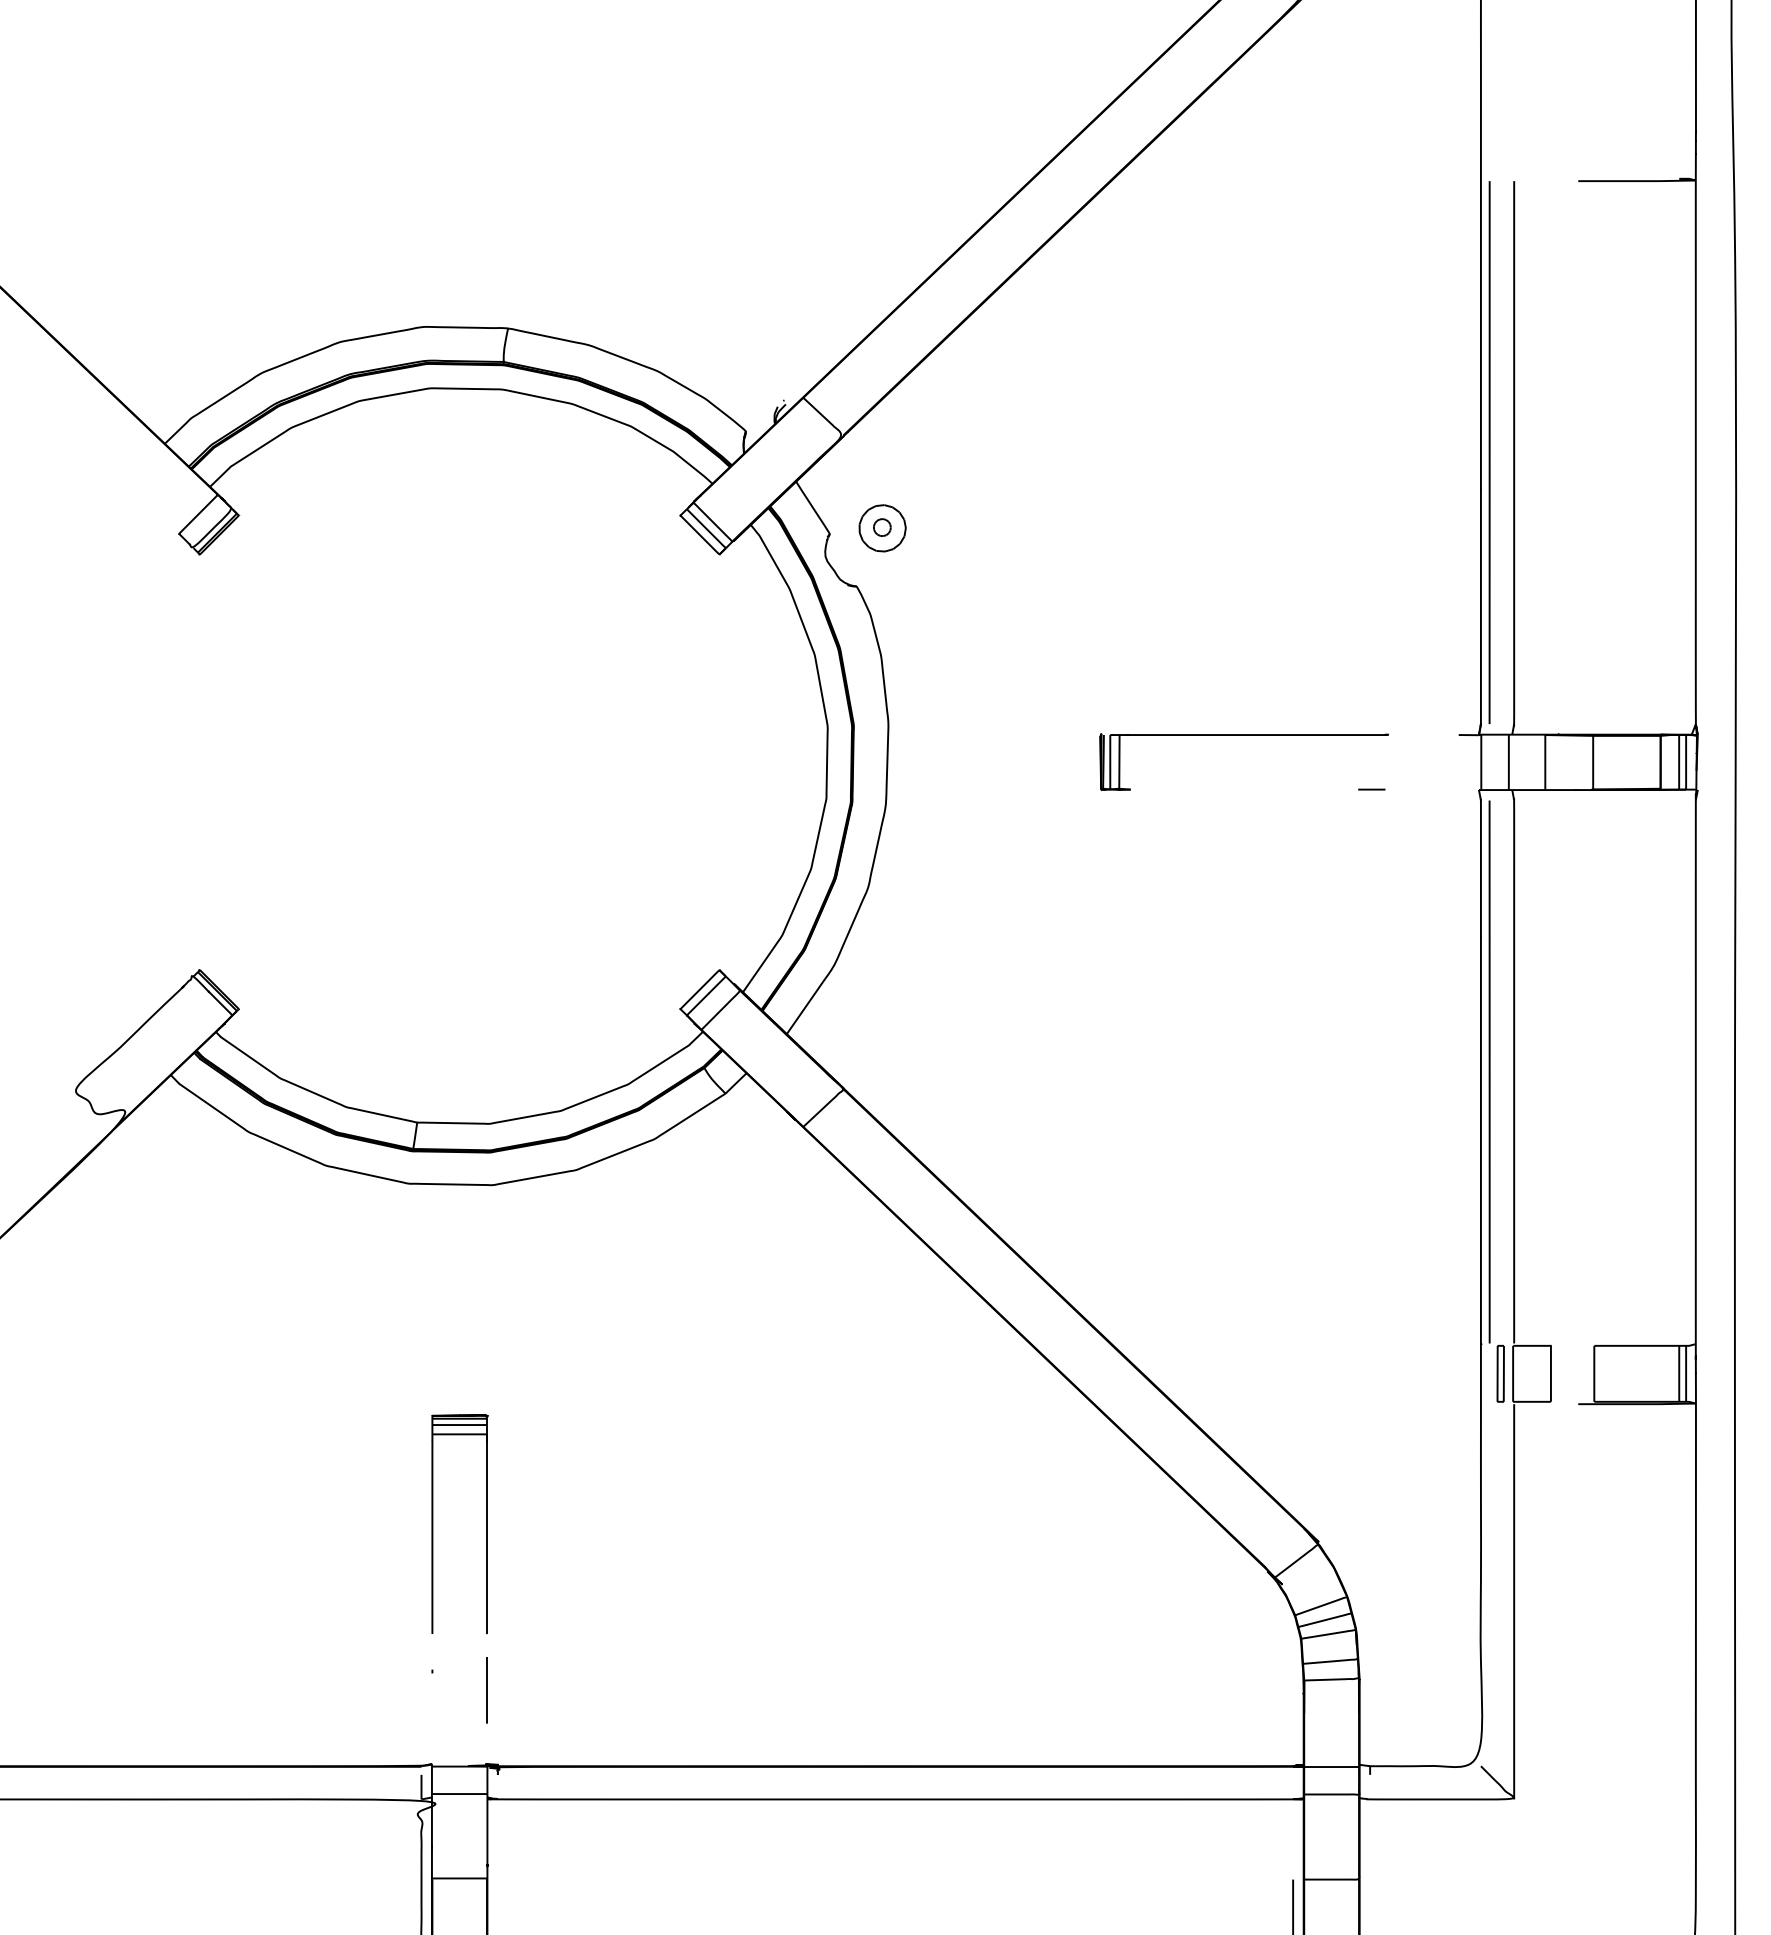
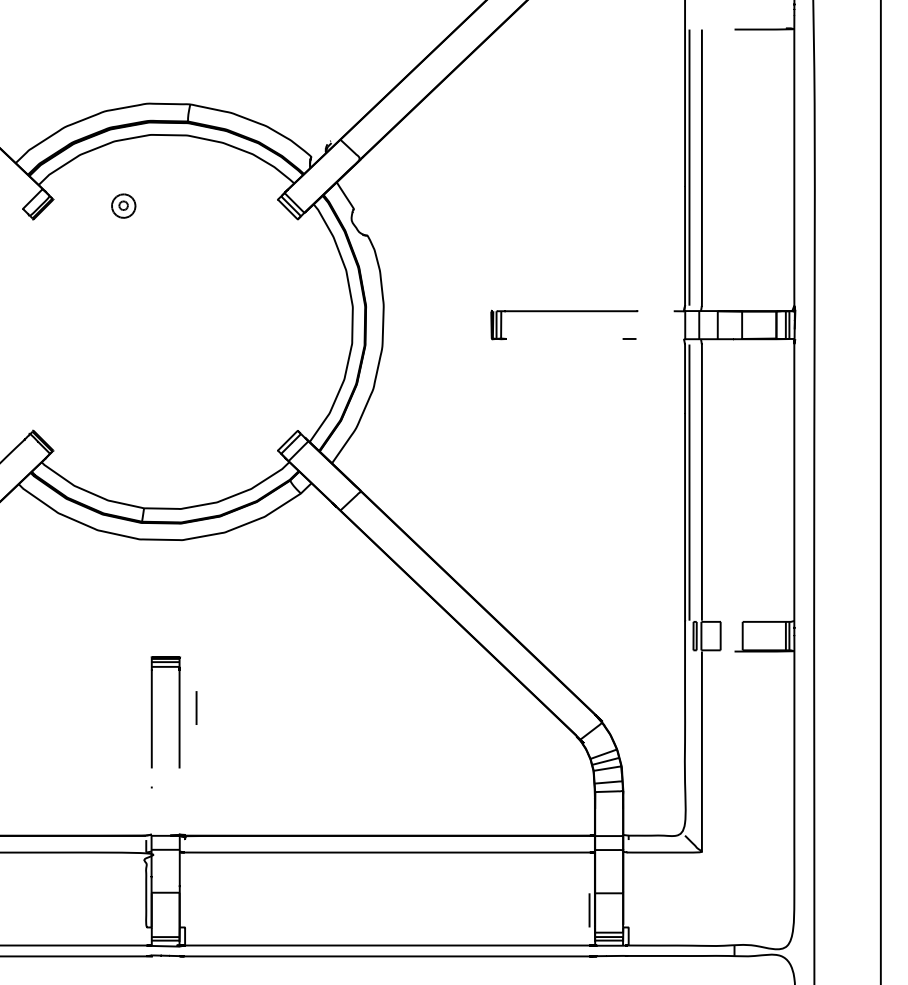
part: (882, 527) -> (123, 205), moved
line: (486, 1689) -> (196, 707), moved

